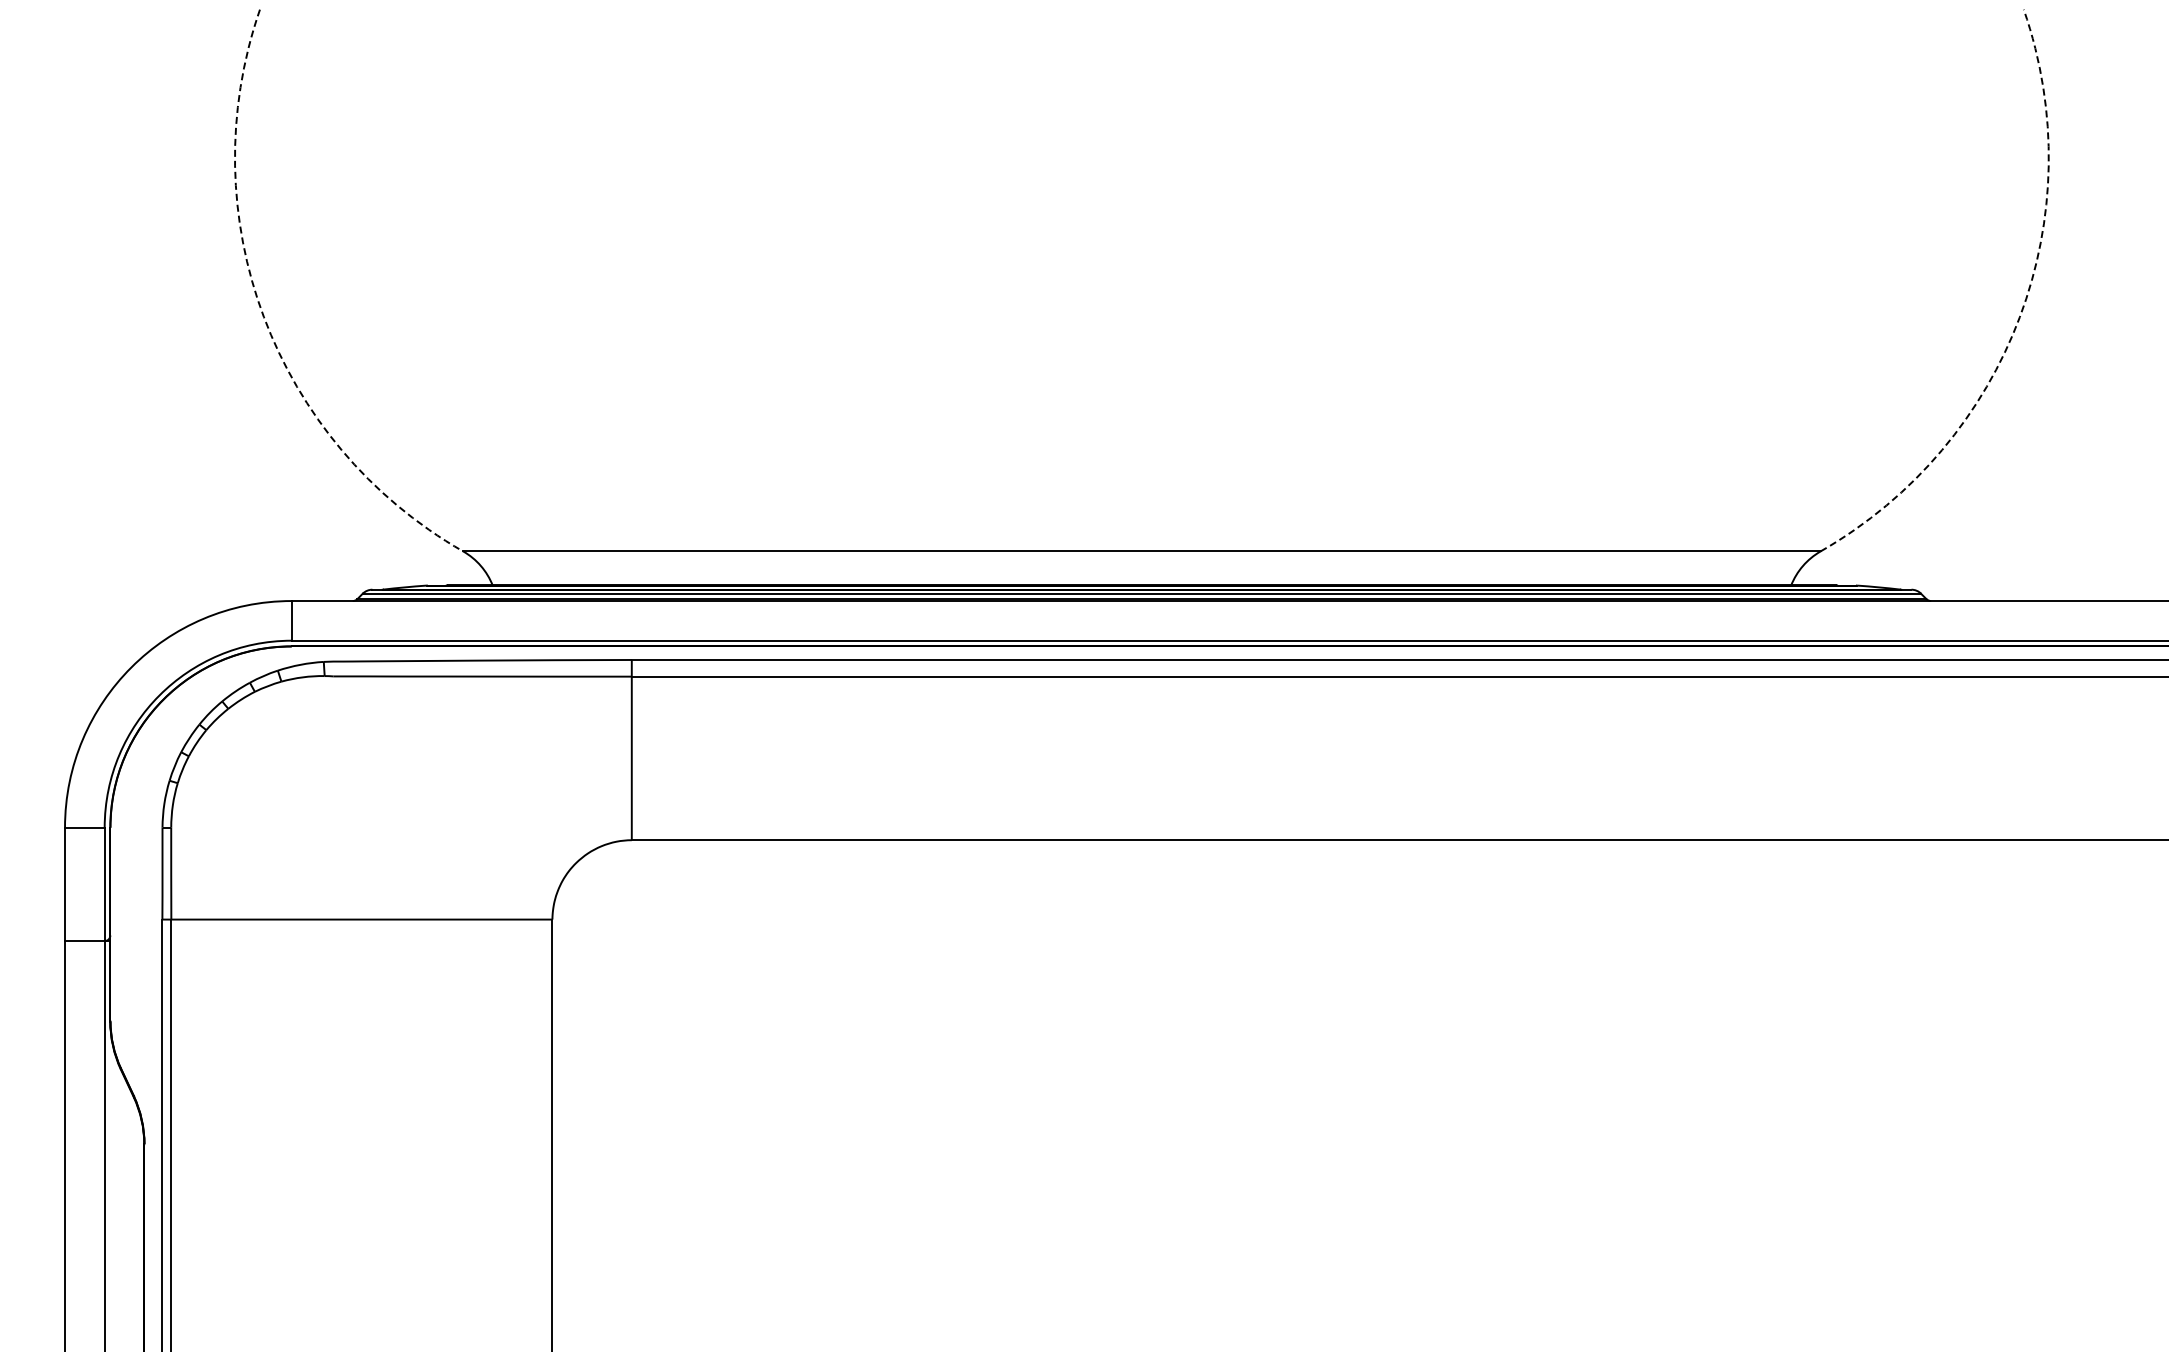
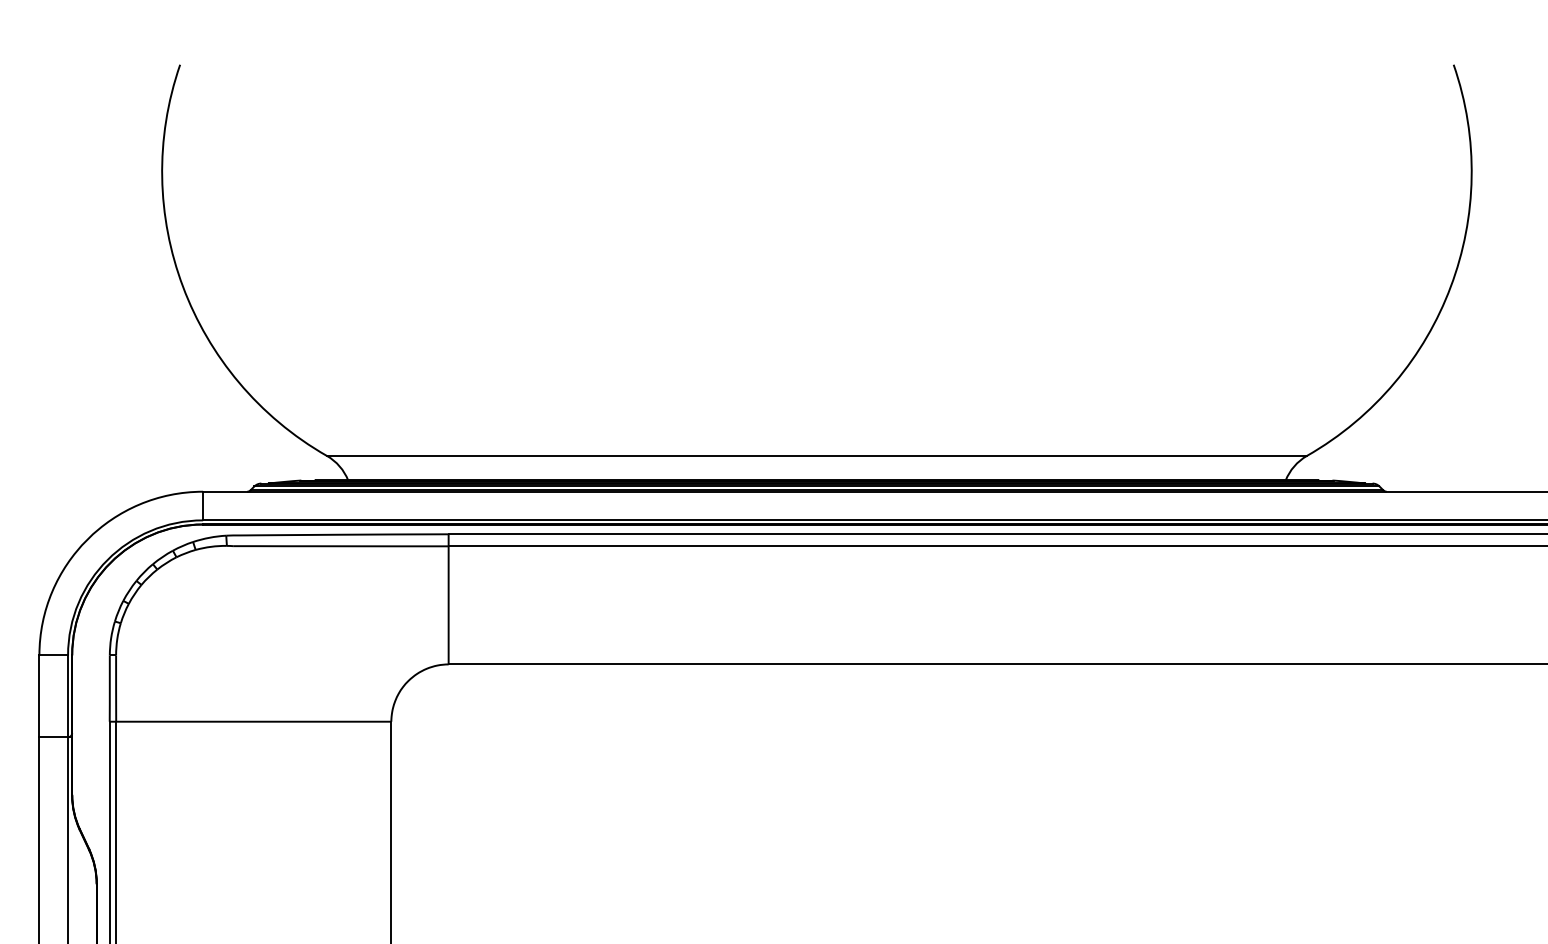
arc: (263, 317) -> (182, 287), dashed -> solid
arc: (2019, 317) -> (1450, 287), dashed -> solid

